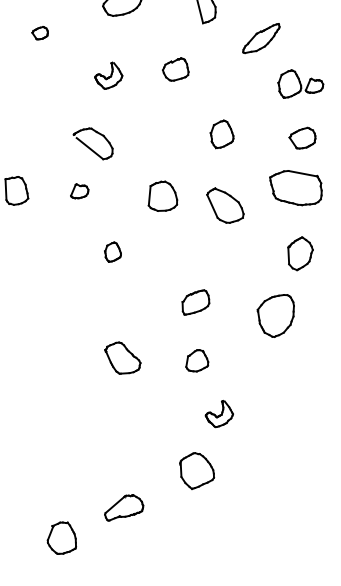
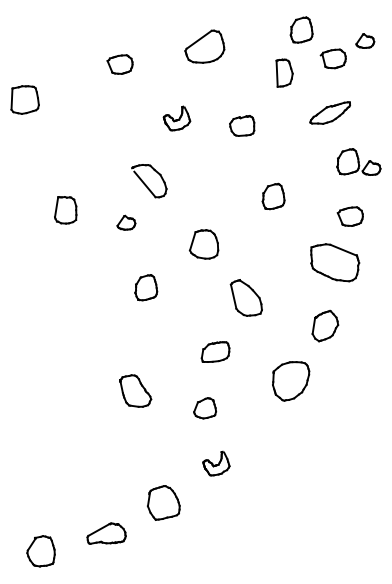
part: (39, 33) -> (119, 64), size x1.67
part: (224, 204) -> (245, 297), moved
part: (112, 251) -> (146, 287), size x1.43
part: (196, 469) -> (163, 502), moved

